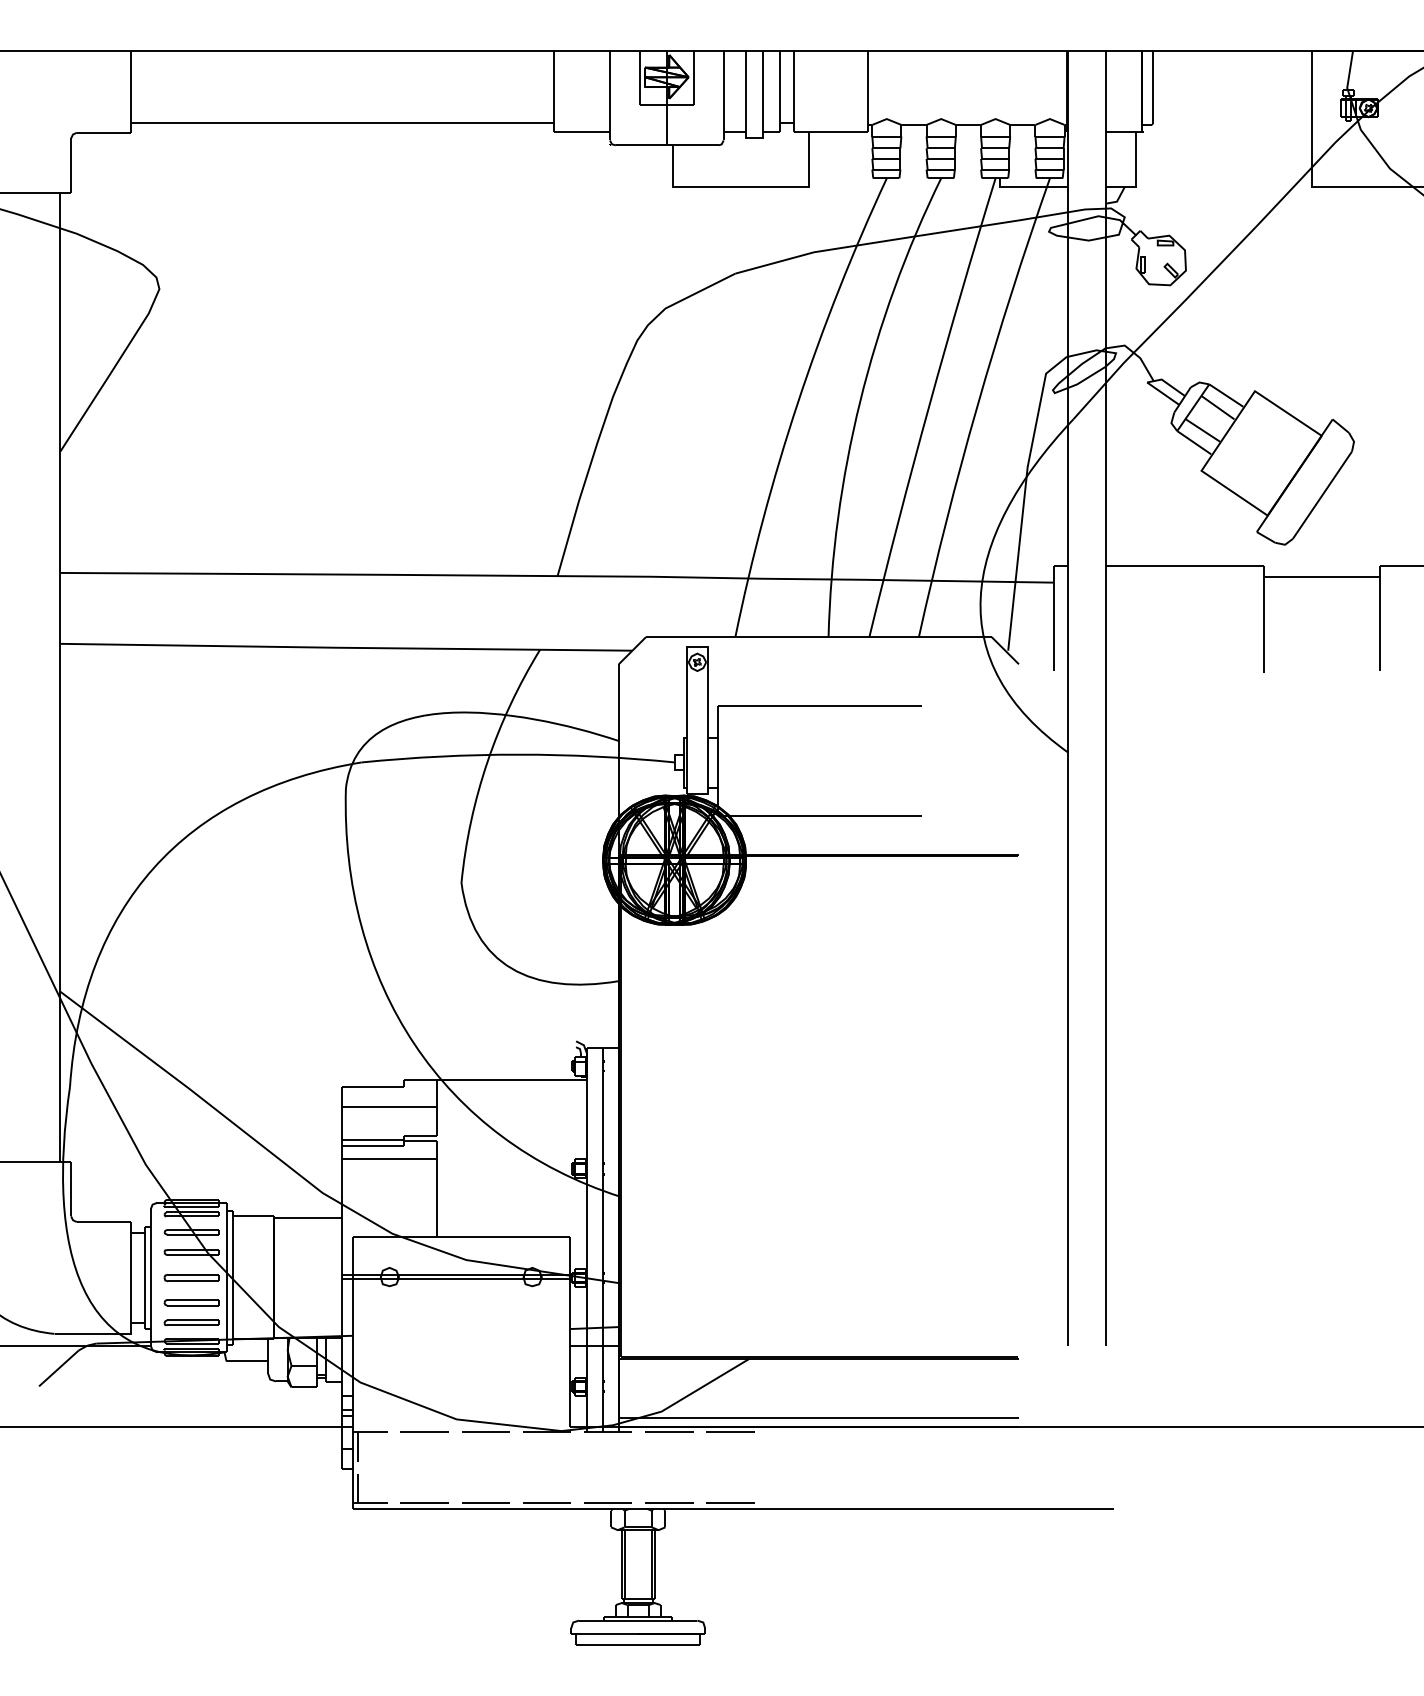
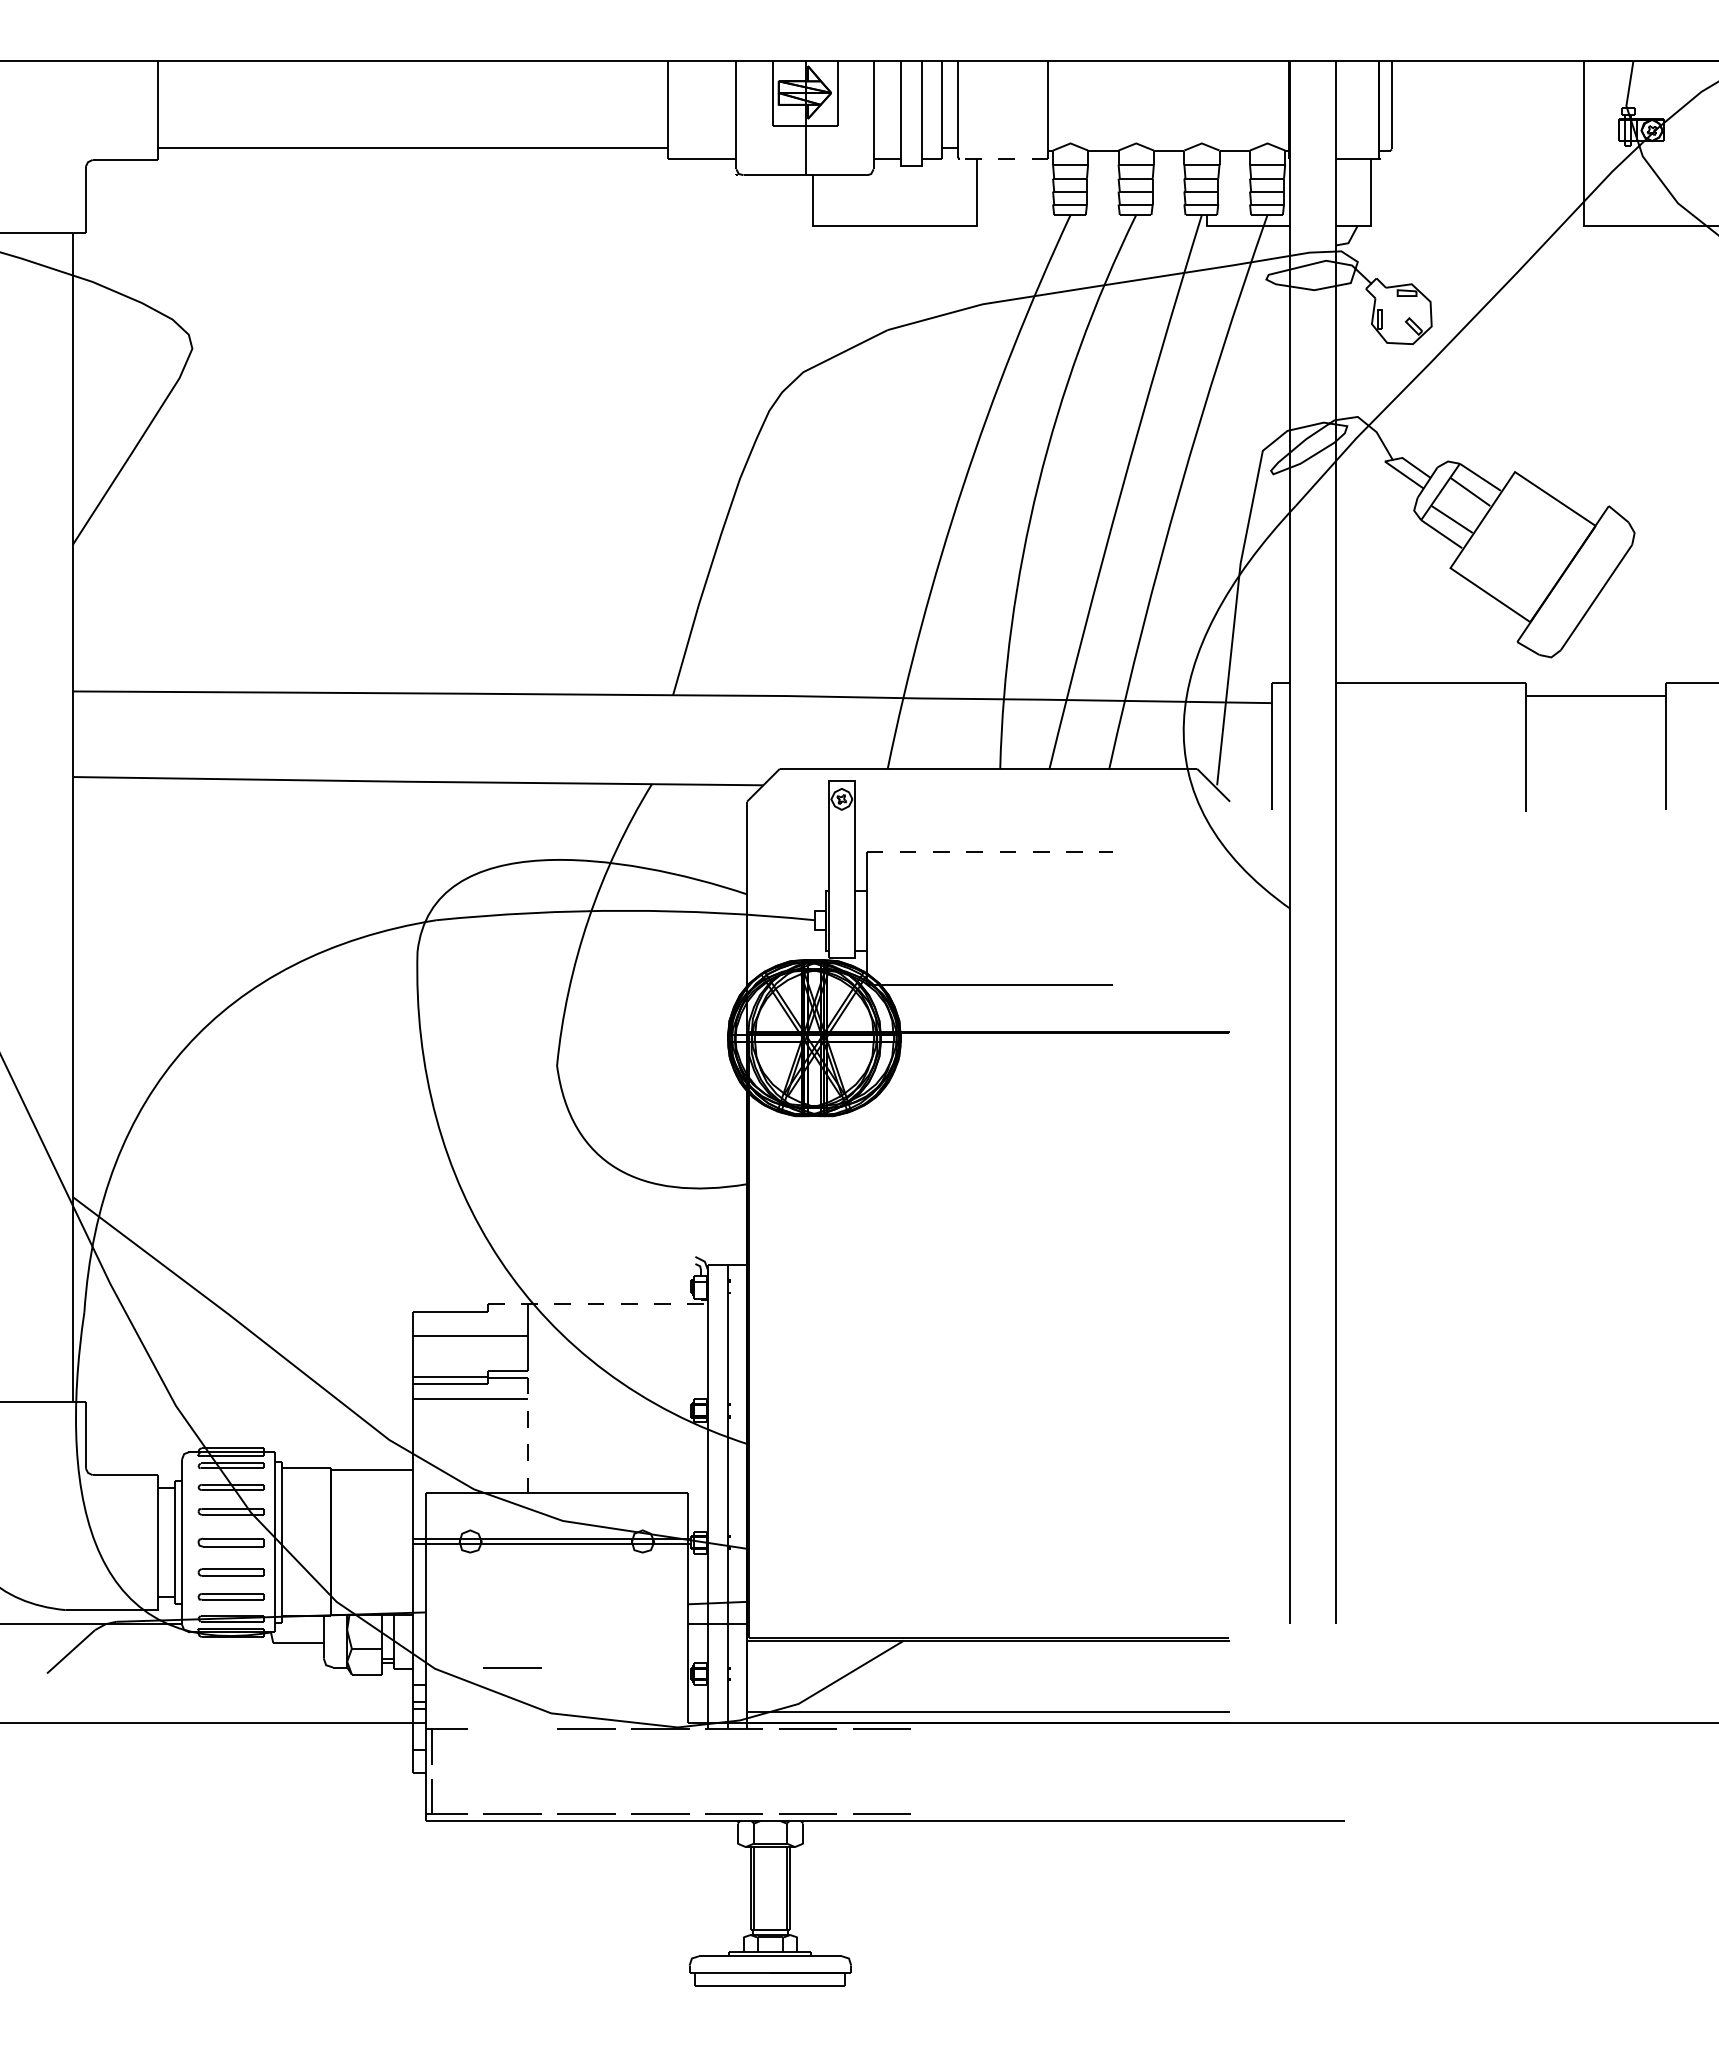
line: (831, 131) -> (1003, 158), solid -> dashed
line: (820, 706) -> (990, 852), solid -> dashed
line: (495, 1079) -> (598, 1303), solid -> dashed
line: (437, 1189) -> (527, 1435), solid -> dashed
line: (424, 1431) -> (512, 1667), moved

